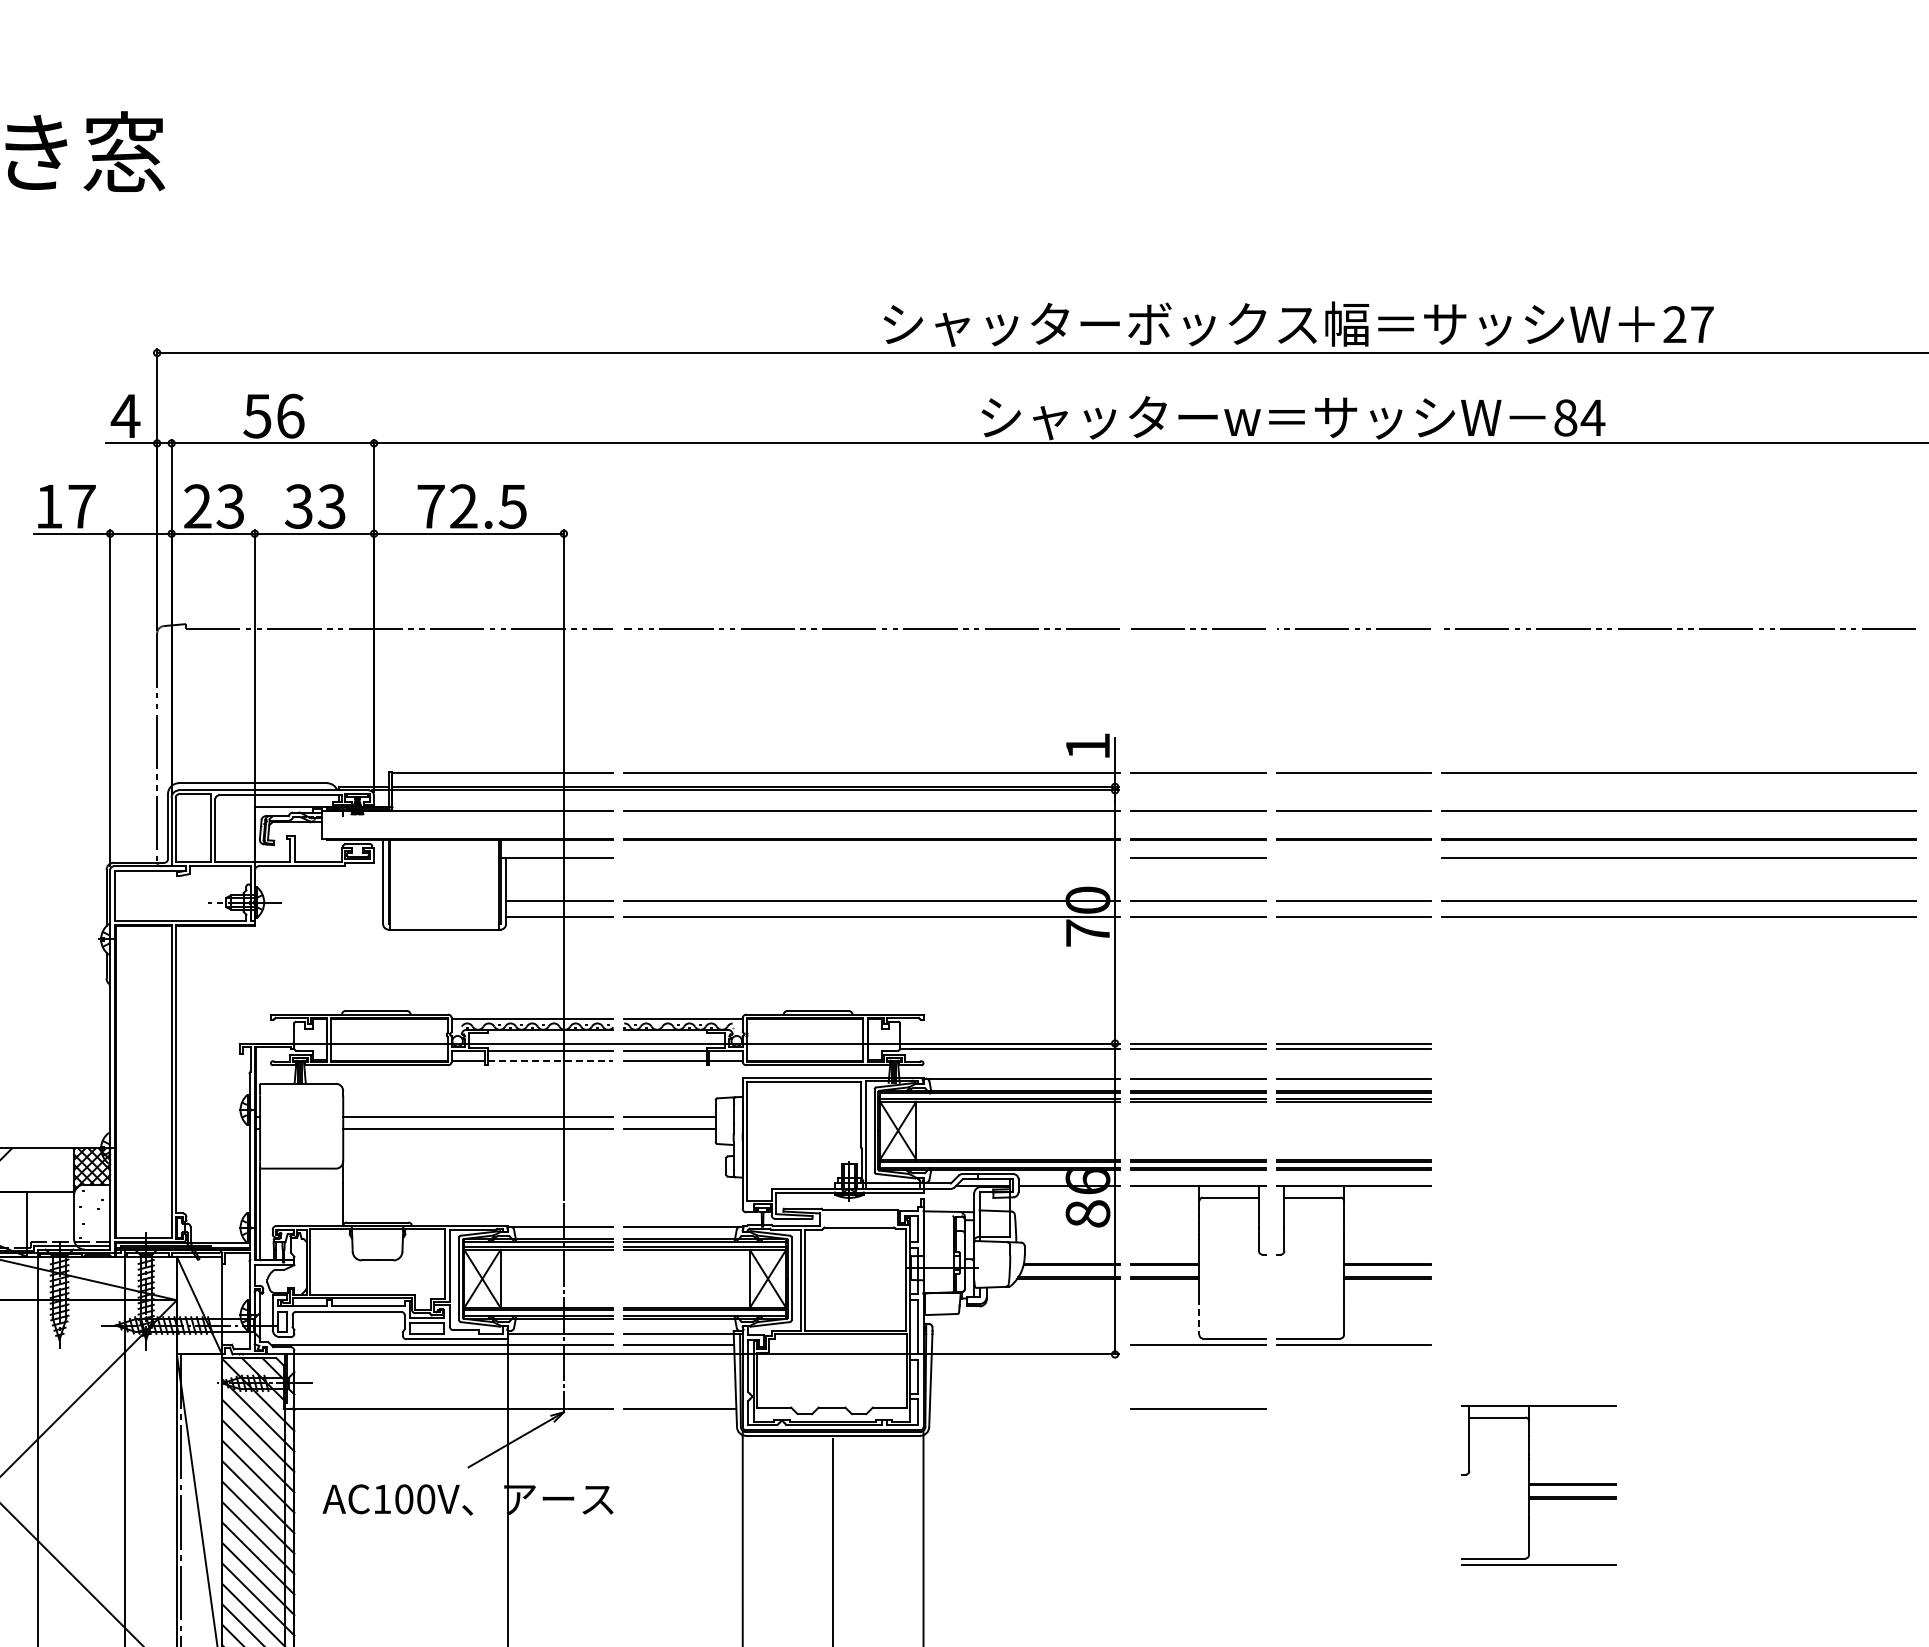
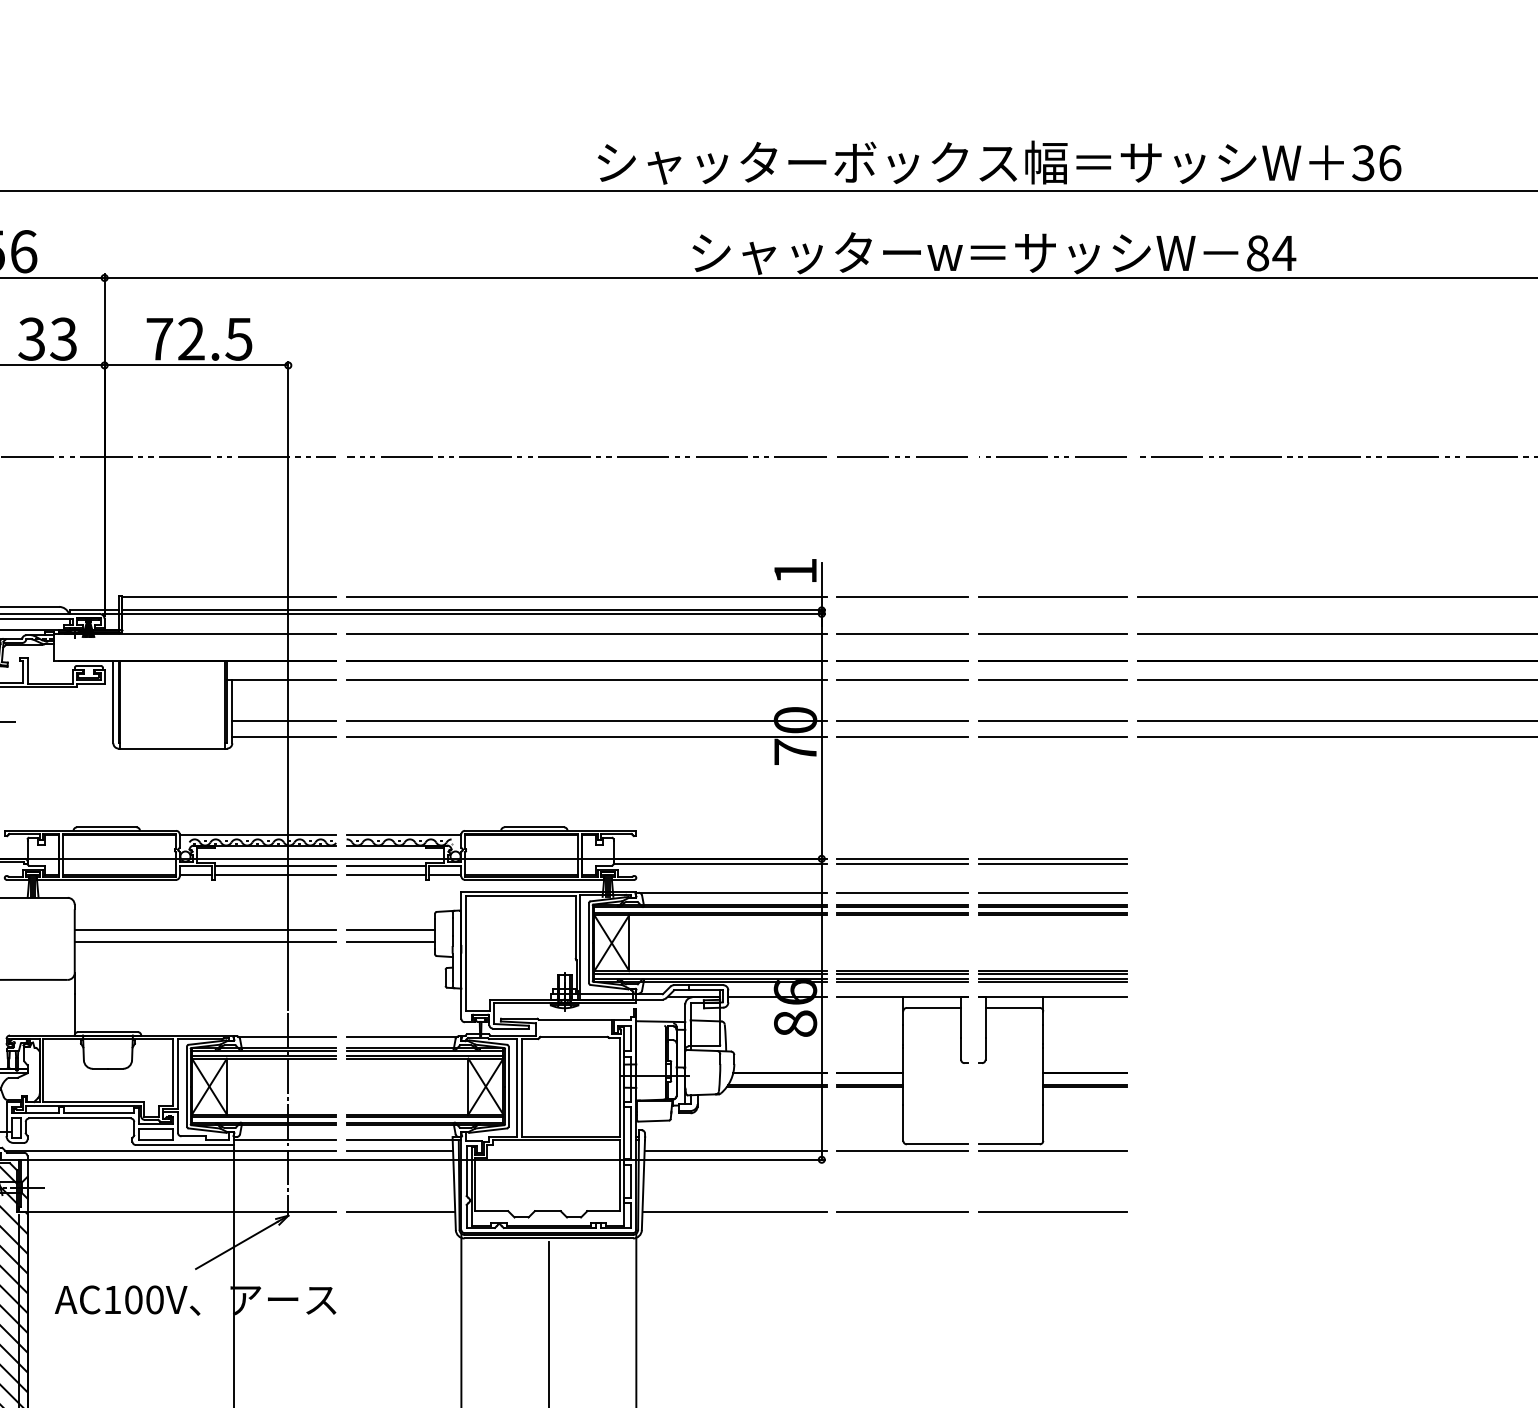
text: (1688, 324) -> (1376, 162), 27 -> 36
line: (1353, 857) -> (1052, 678), added
line: (872, 858) -> (586, 679), added
line: (550, 1060) -> (275, 875), dashed -> solid
line: (1199, 1317) -> (903, 1123), dashed -> solid
line: (1026, 1345) -> (736, 1151), added
line: (1024, 1408) -> (734, 1212), added
line: (1353, 1408) -> (1052, 1212), added
part: (1538, 1485) -> (1231, 1286), removed

